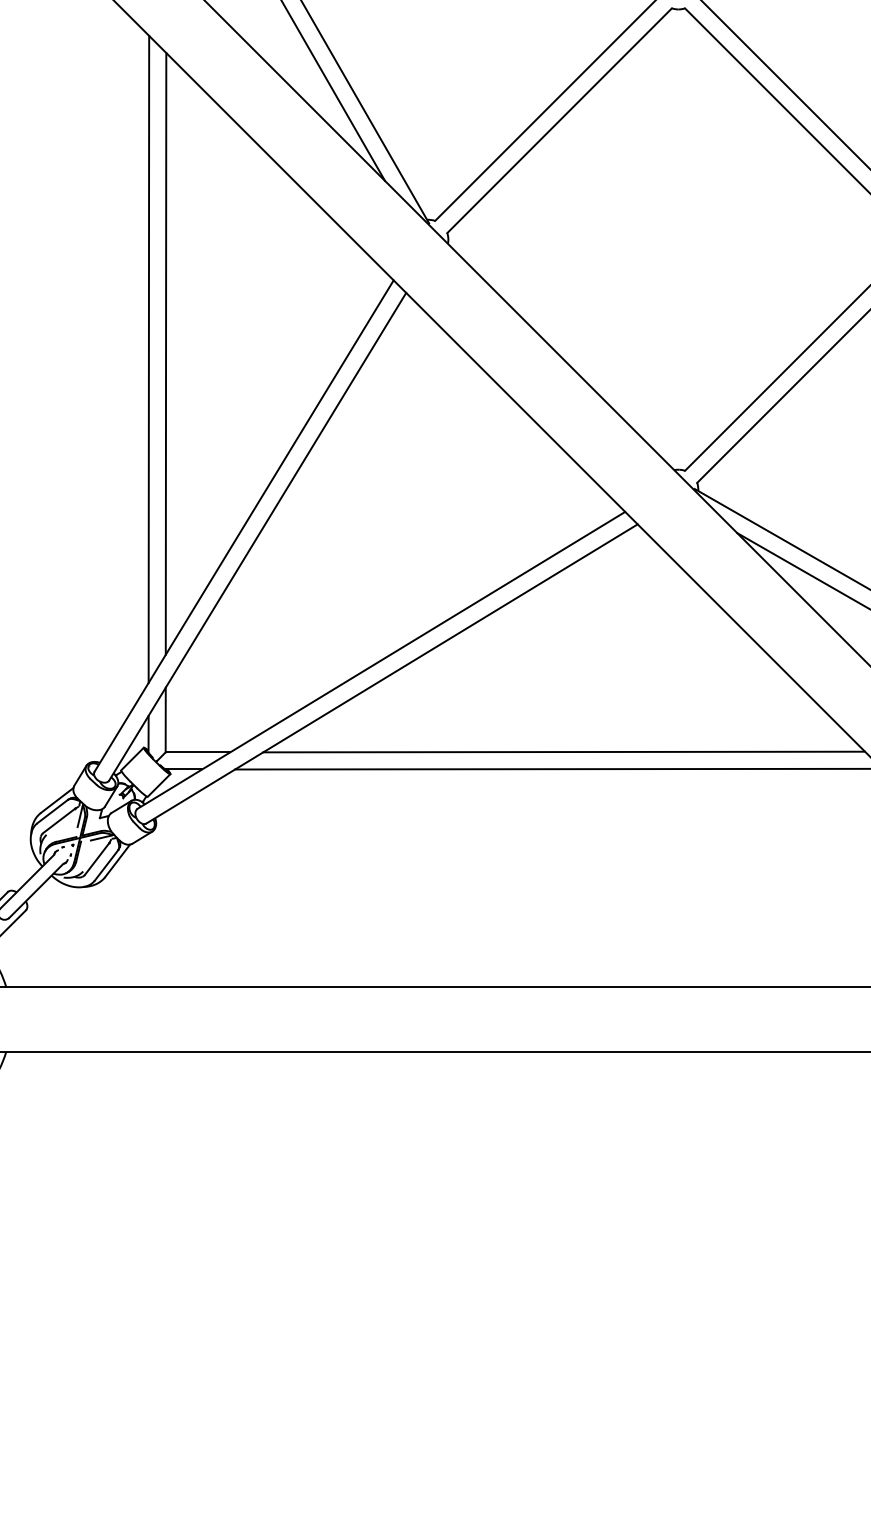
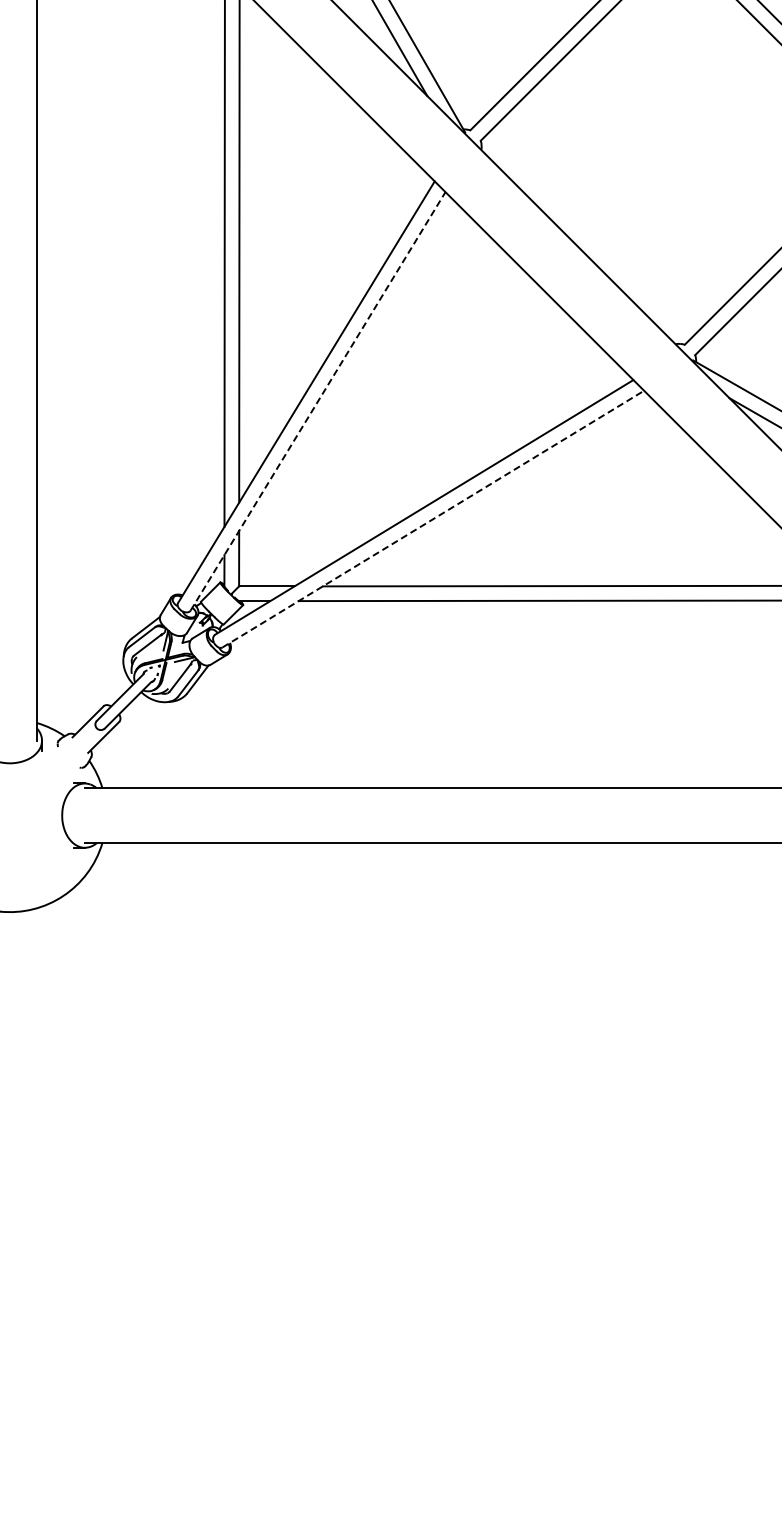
line: (258, 536) -> (318, 401), solid -> dashed
line: (392, 674) -> (433, 519), solid -> dashed

